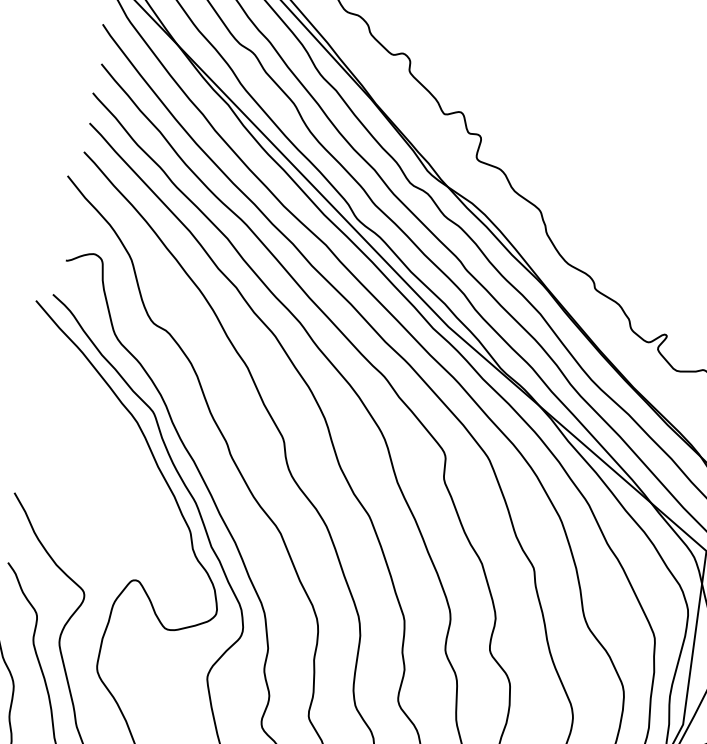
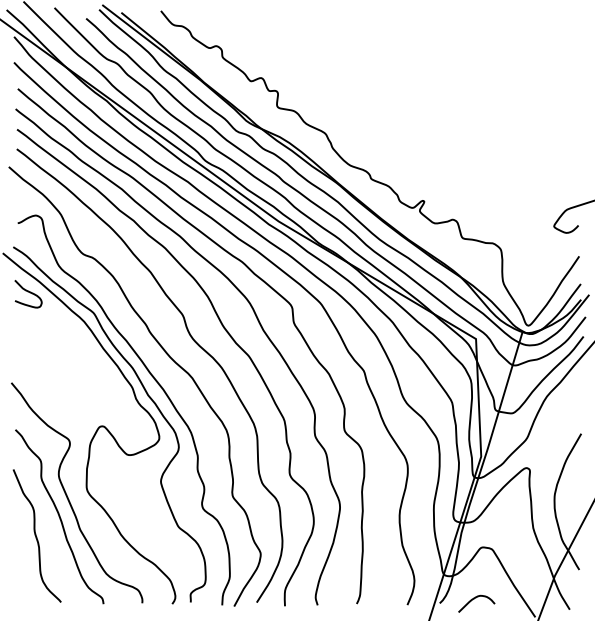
curve: (63, 364) -> (28, 292), added

